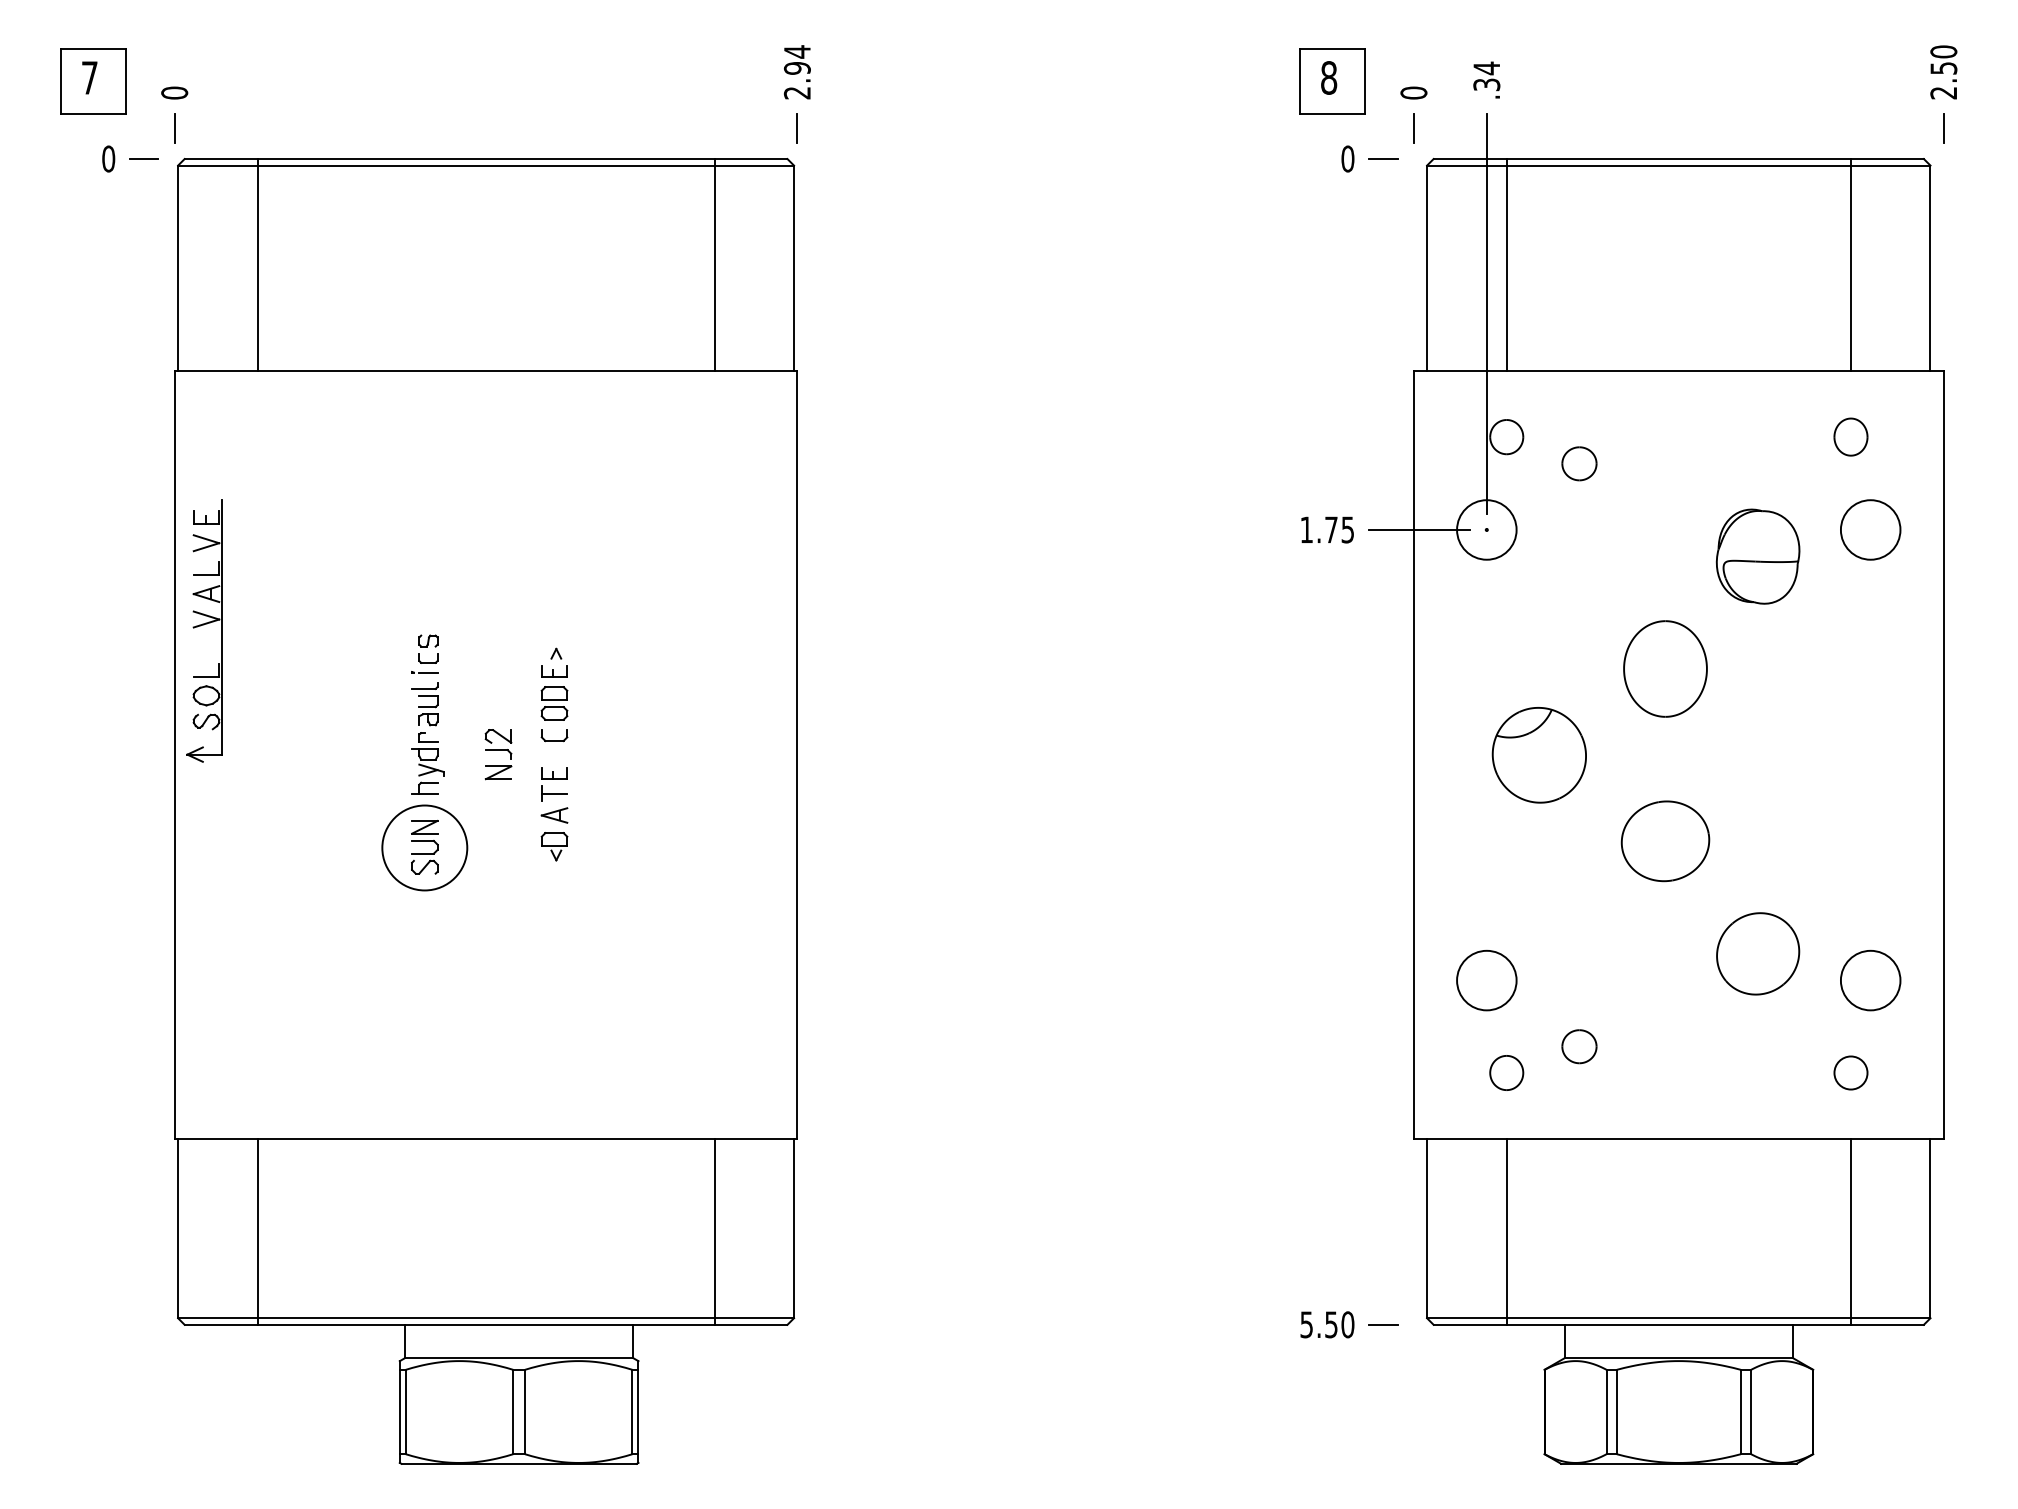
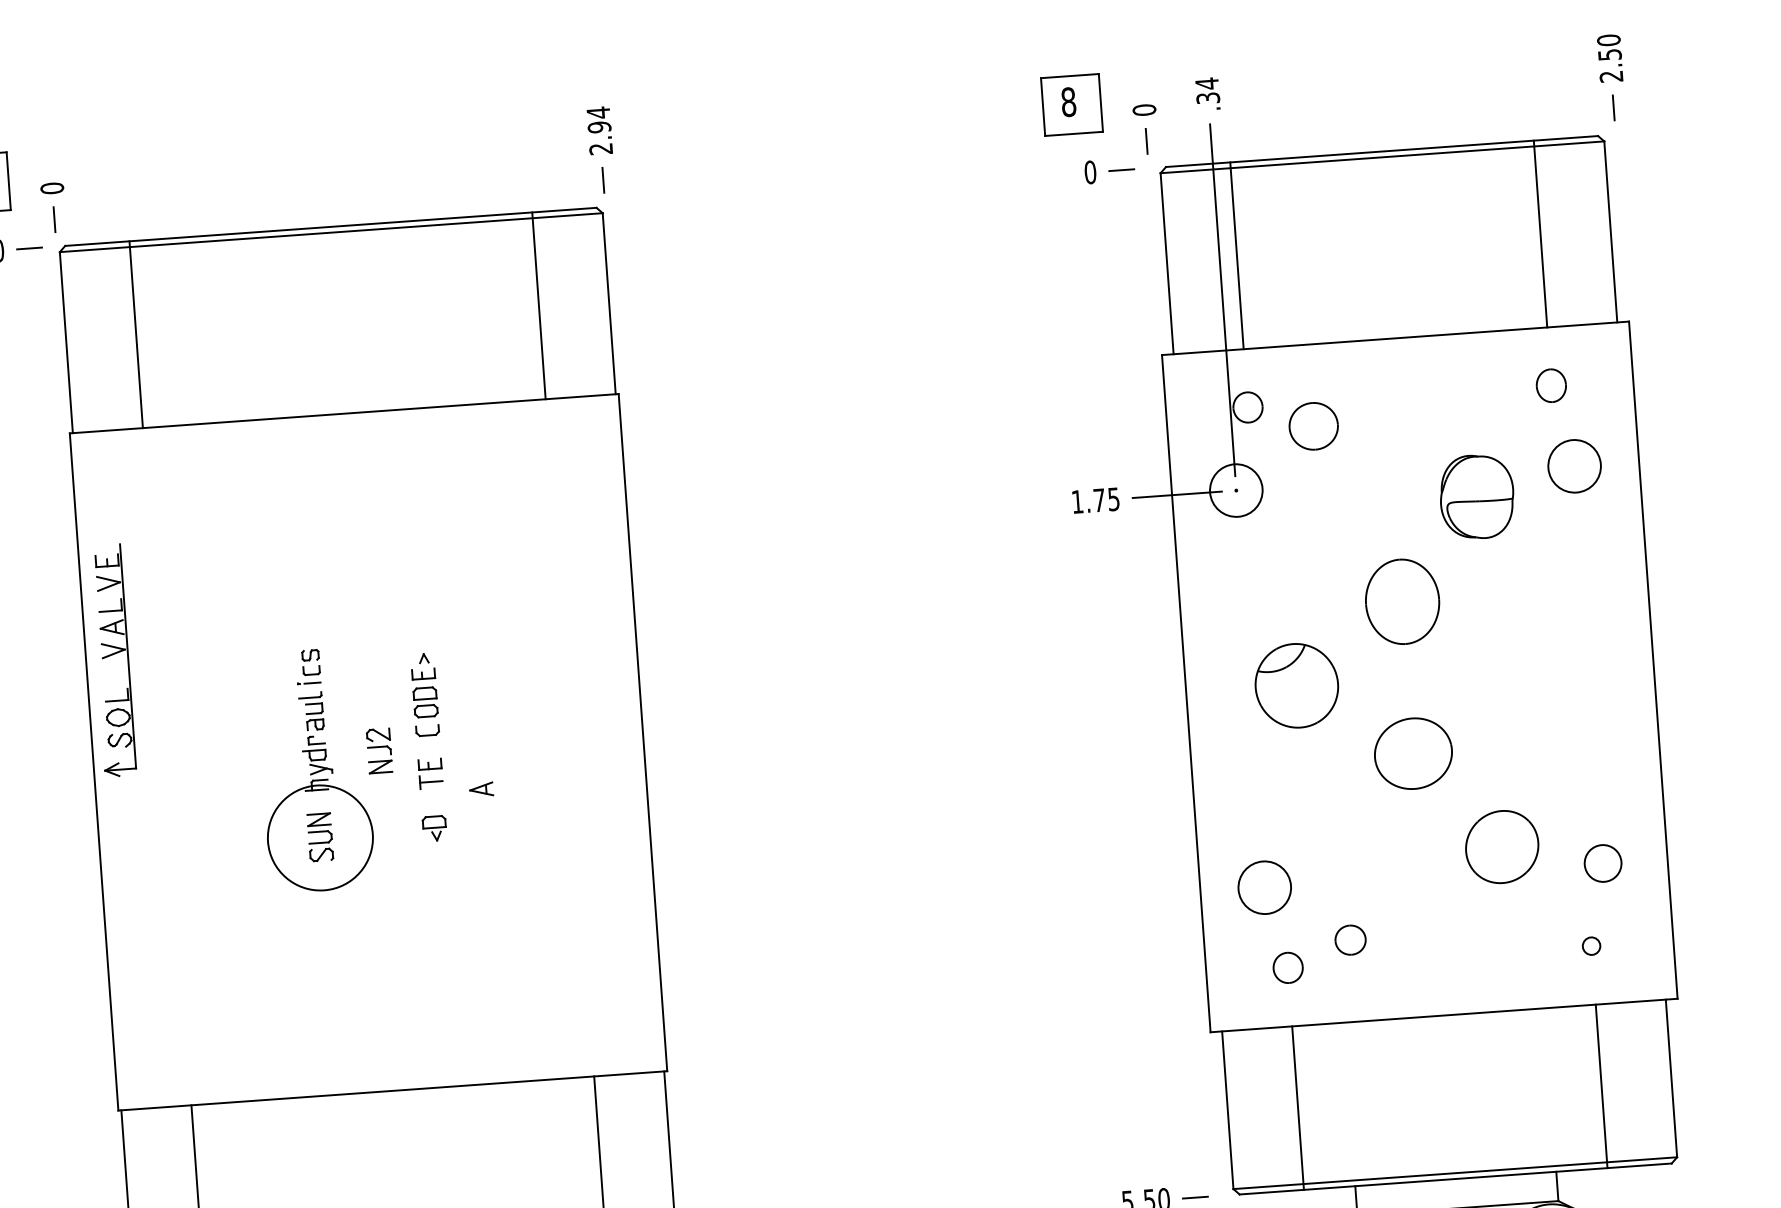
part: (1579, 463) -> (1313, 426), size x1.6
part: (554, 815) -> (481, 789), moved
circle: (424, 847) -> (320, 837), size x1.4
circle: (1870, 980) -> (1602, 863), size x0.7
circle: (1850, 1072) -> (1591, 945), size x0.6

